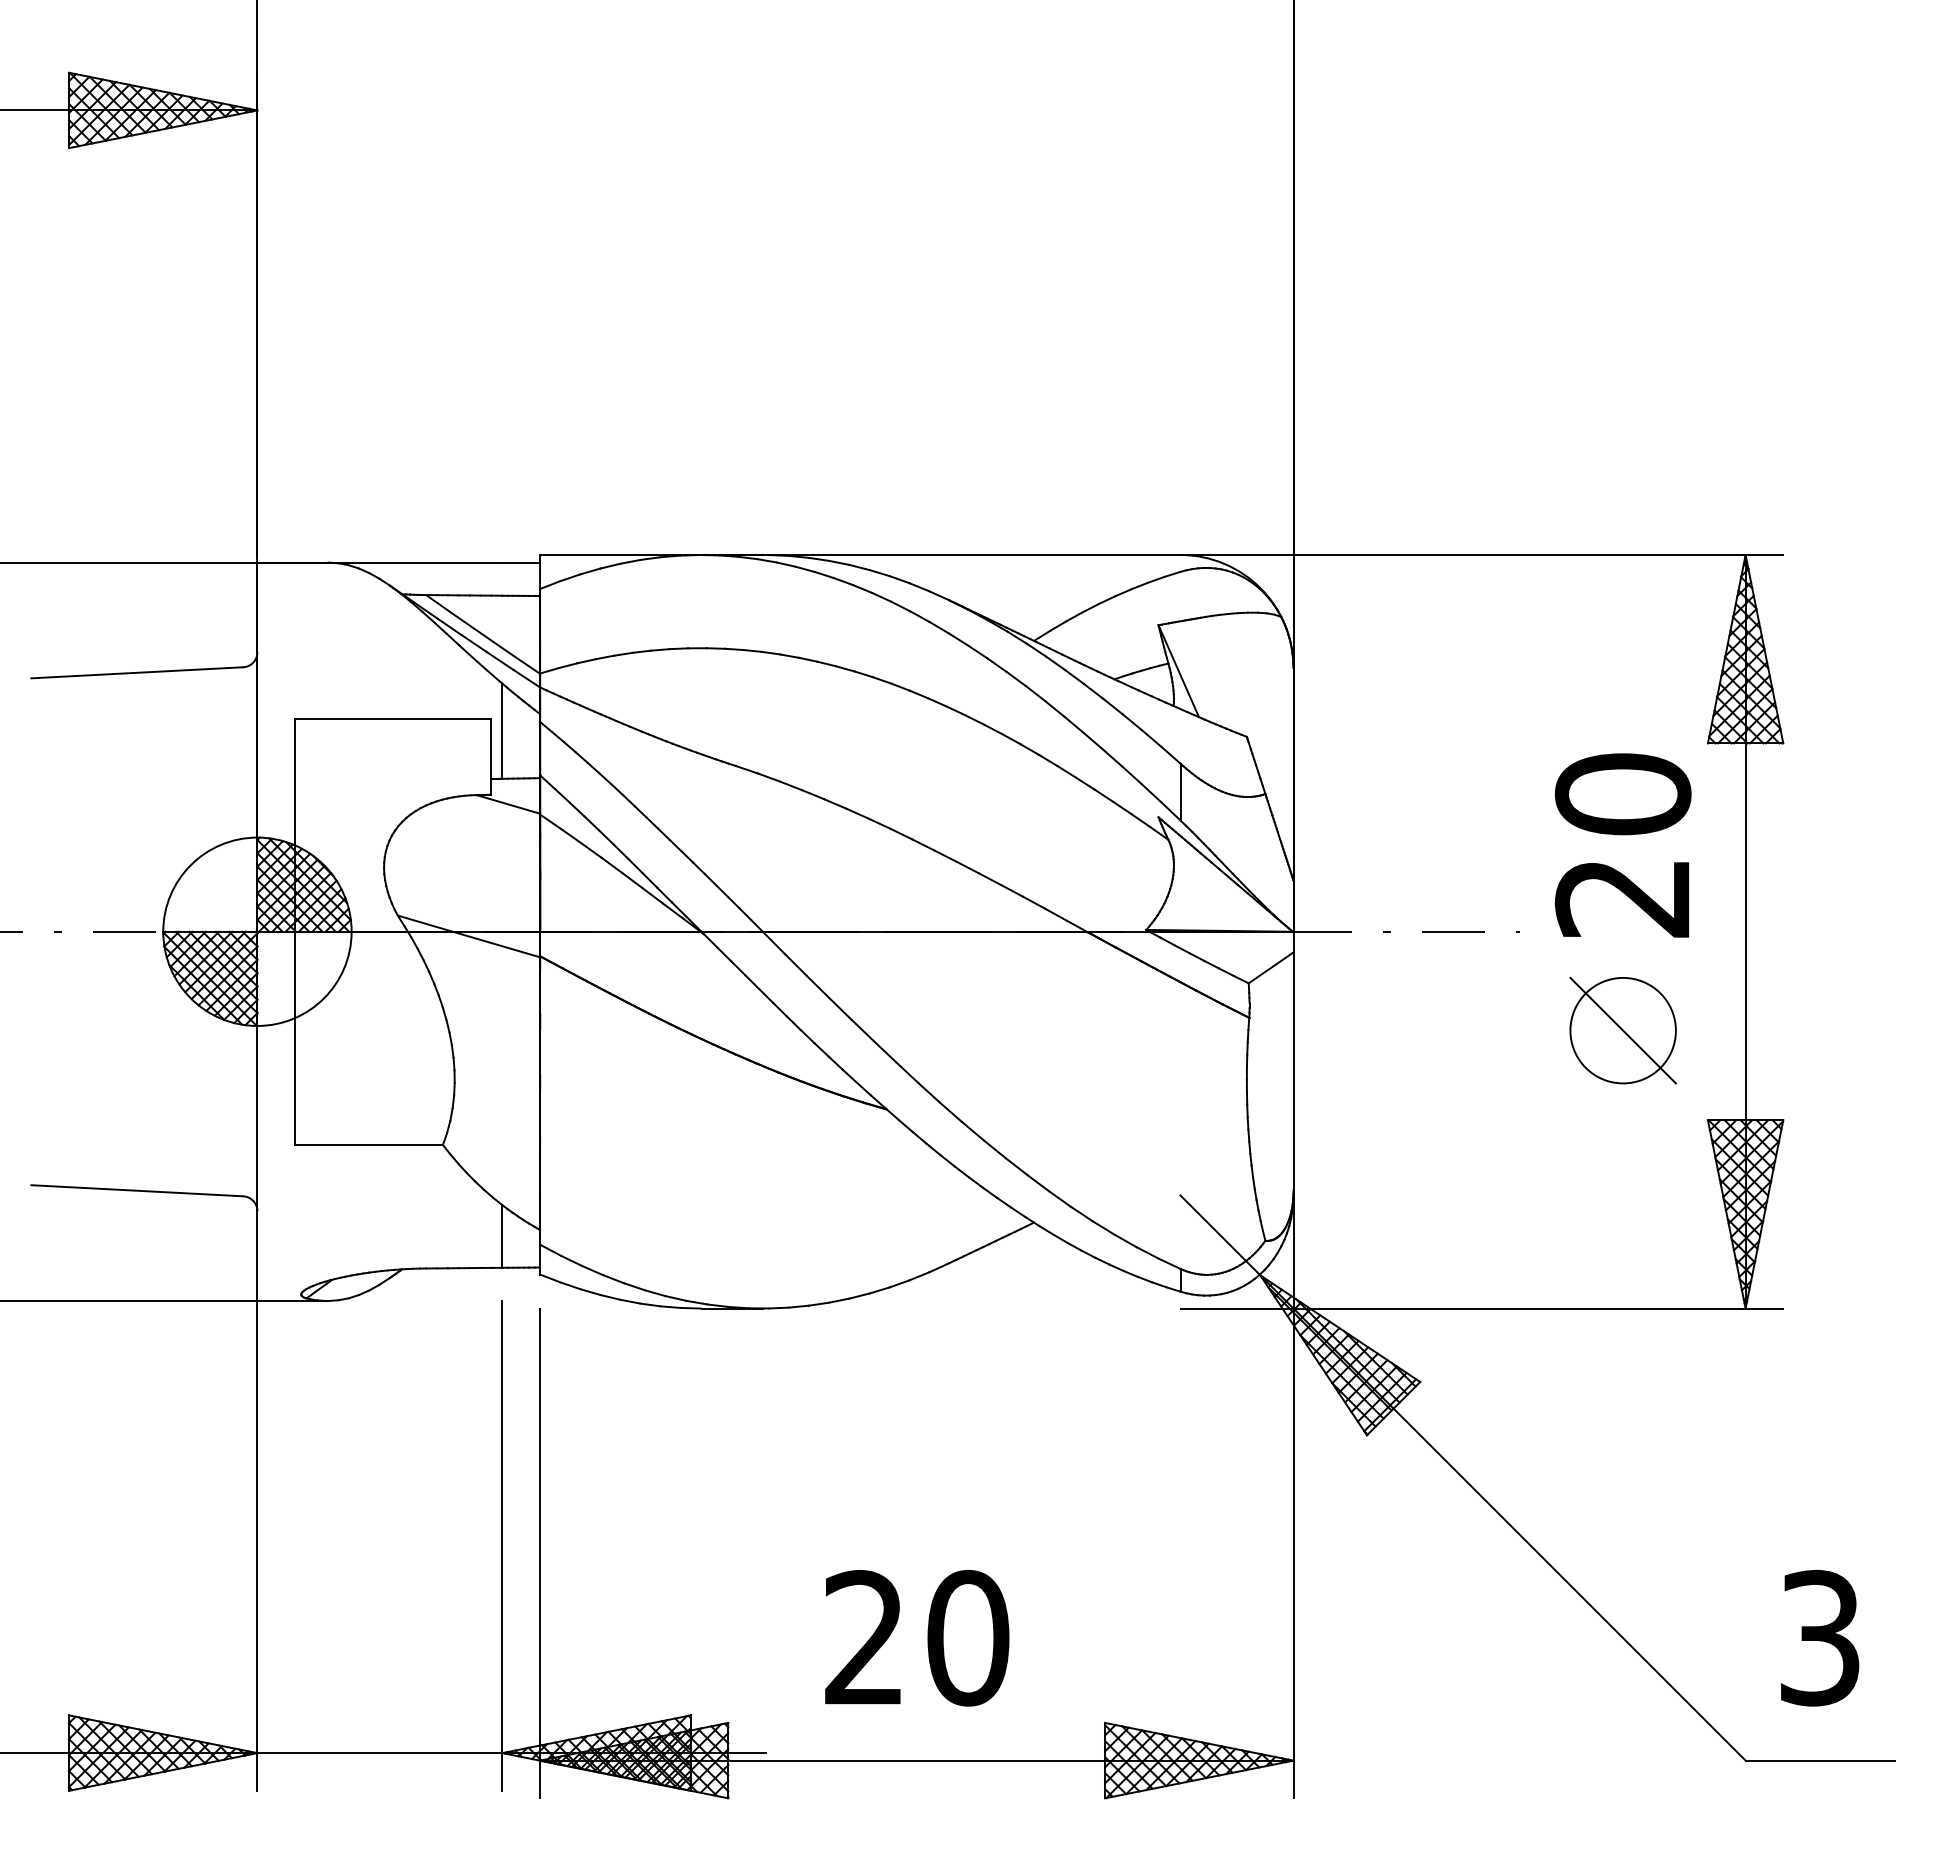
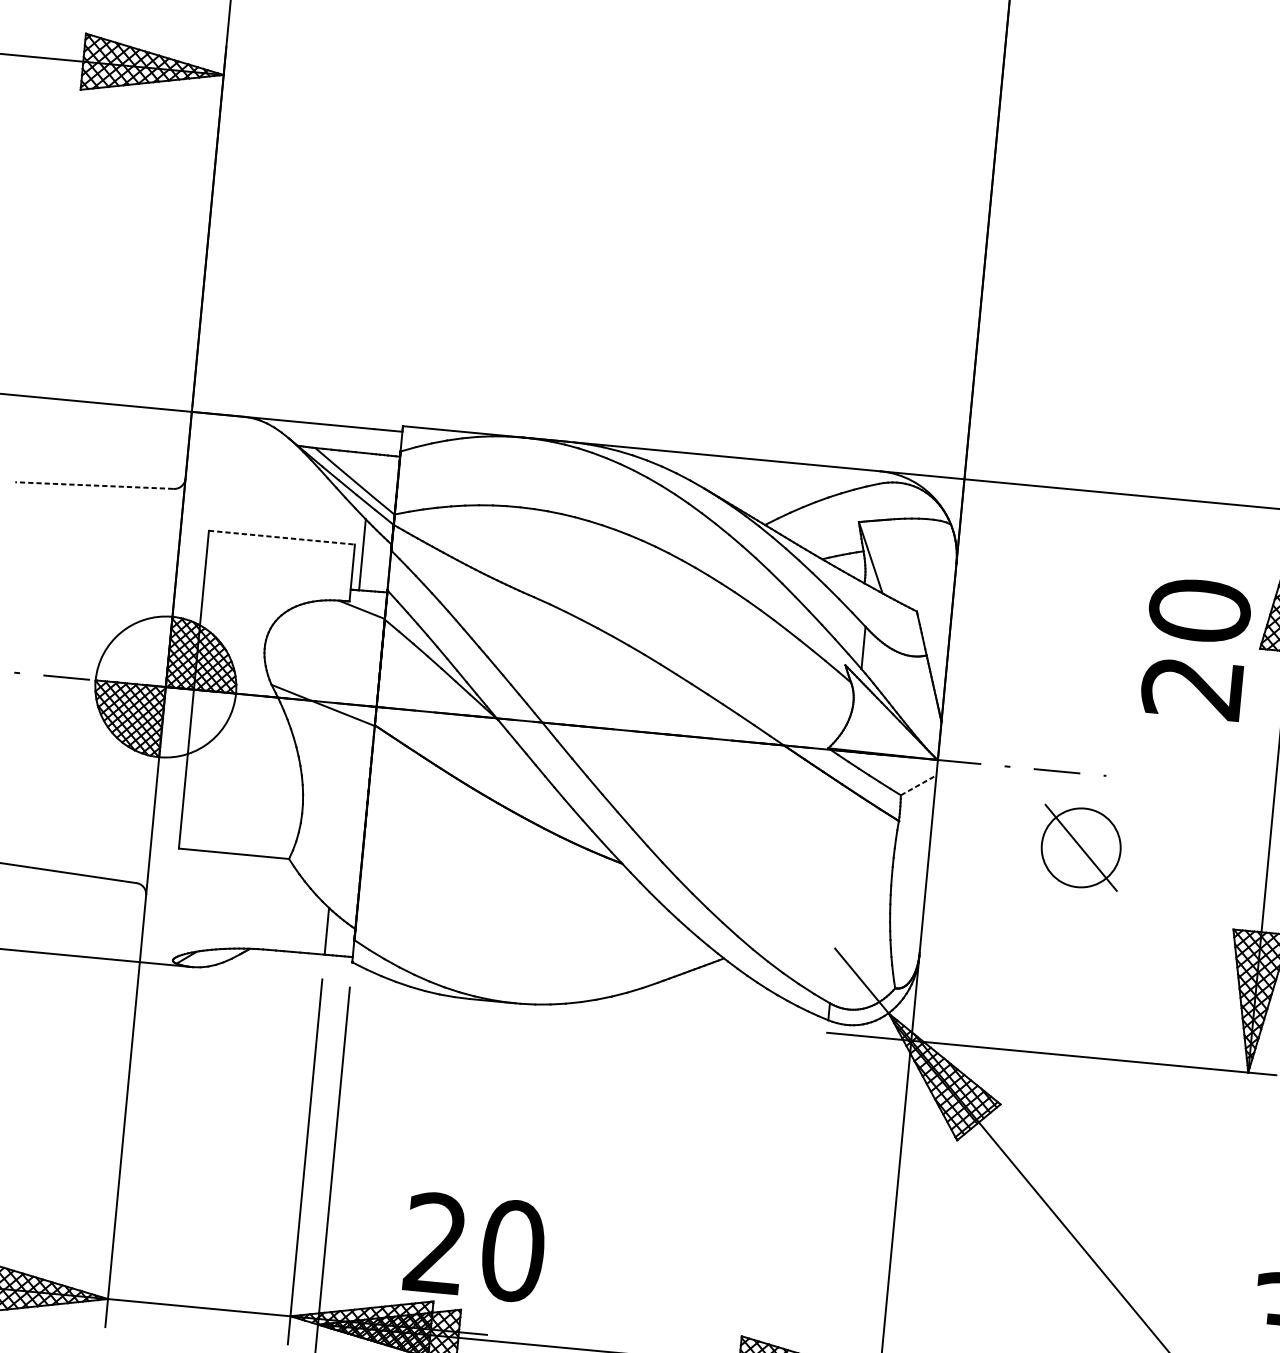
line: (136, 672) -> (93, 485), solid -> dashed
line: (393, 718) -> (282, 537), solid -> dashed
text: (1622, 845) -> (1195, 648), moved
line: (1271, 967) -> (918, 785), solid -> dashed
part: (1622, 1030) -> (1080, 847), moved
text: (917, 1638) -> (475, 1247), moved

